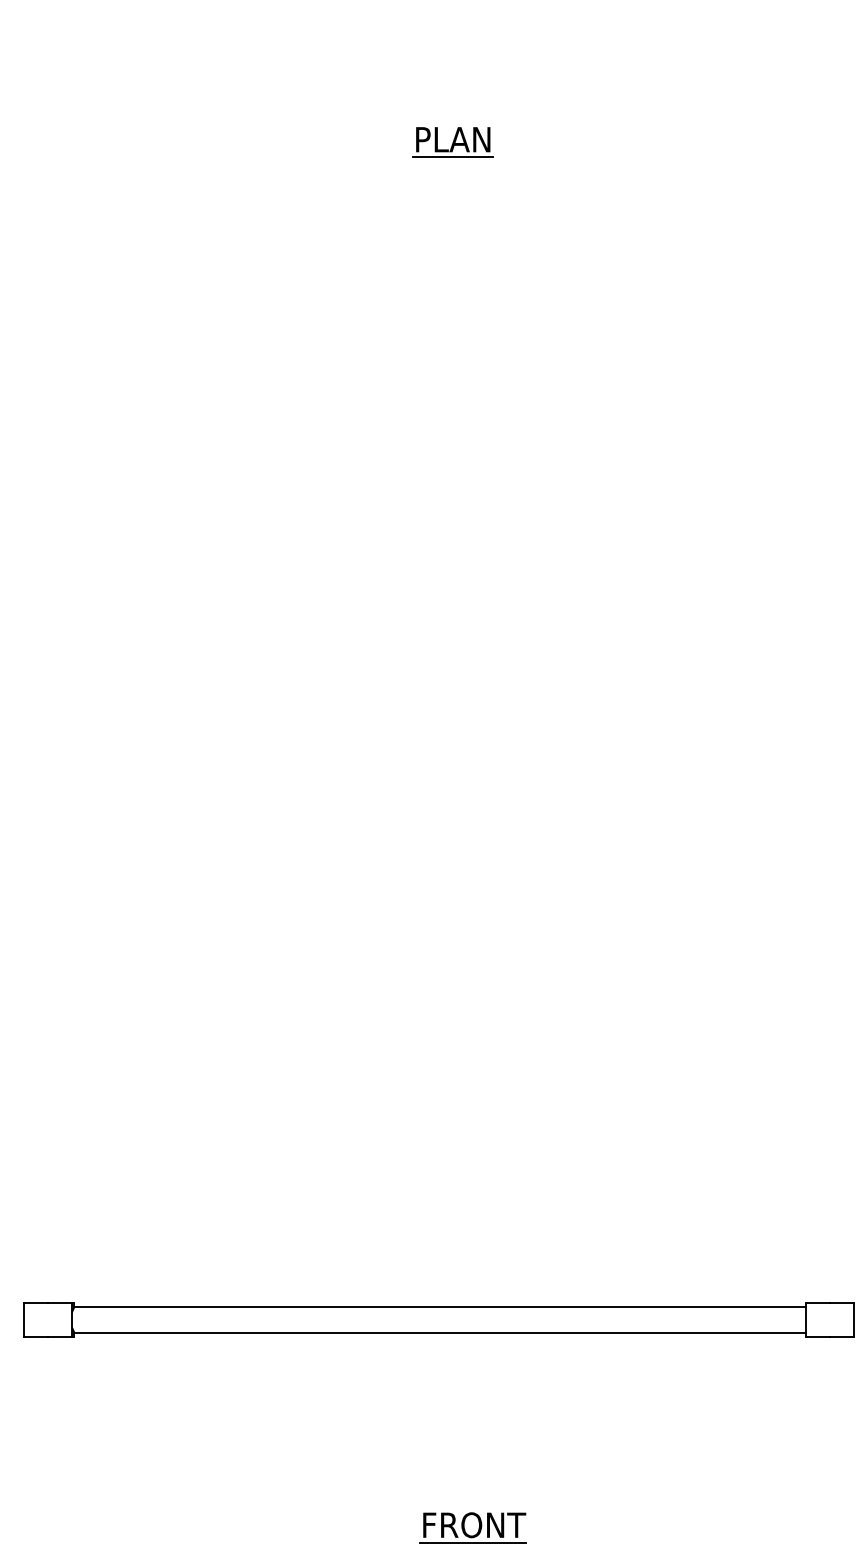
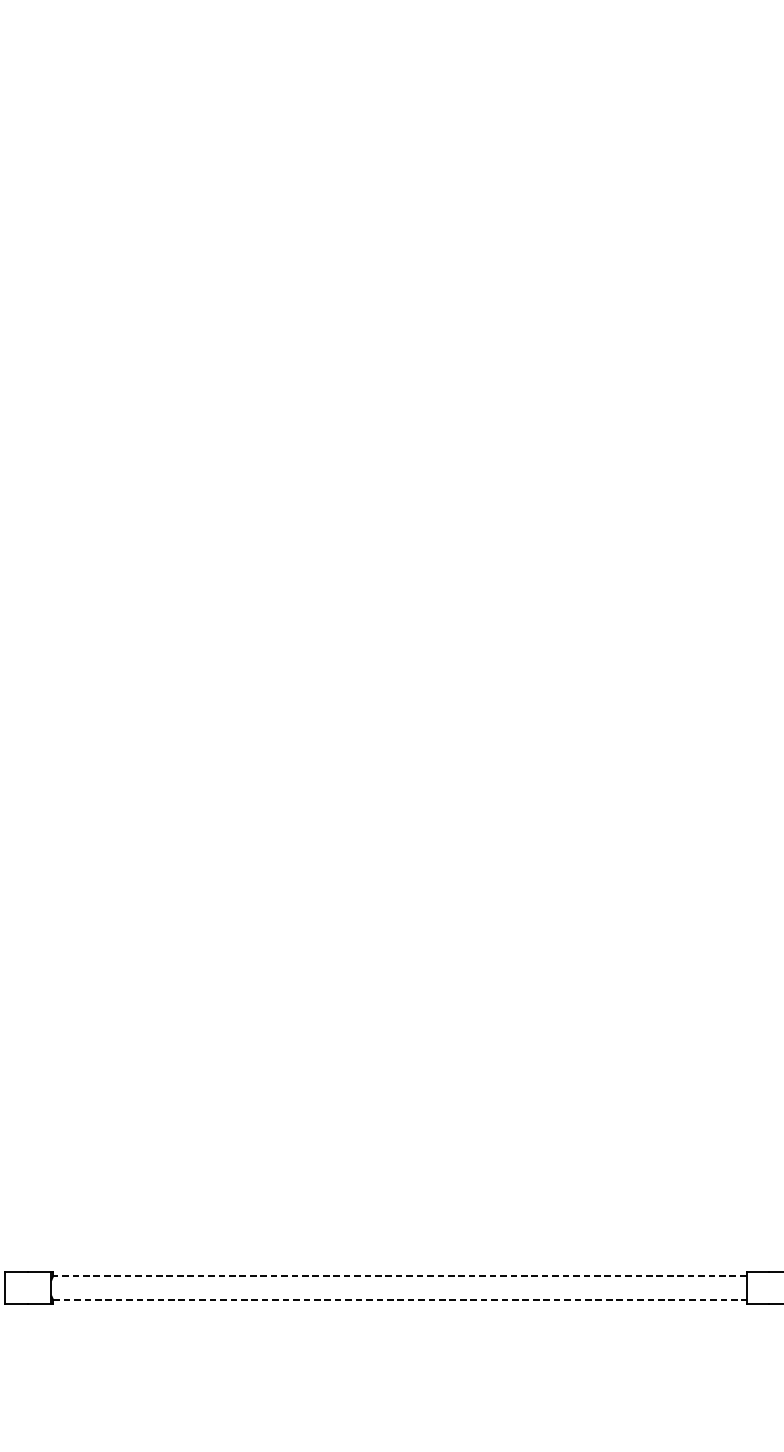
part: (452, 142) -> (411, 172), removed
line: (440, 1307) -> (400, 1276), solid -> dashed
line: (440, 1332) -> (400, 1300), solid -> dashed

